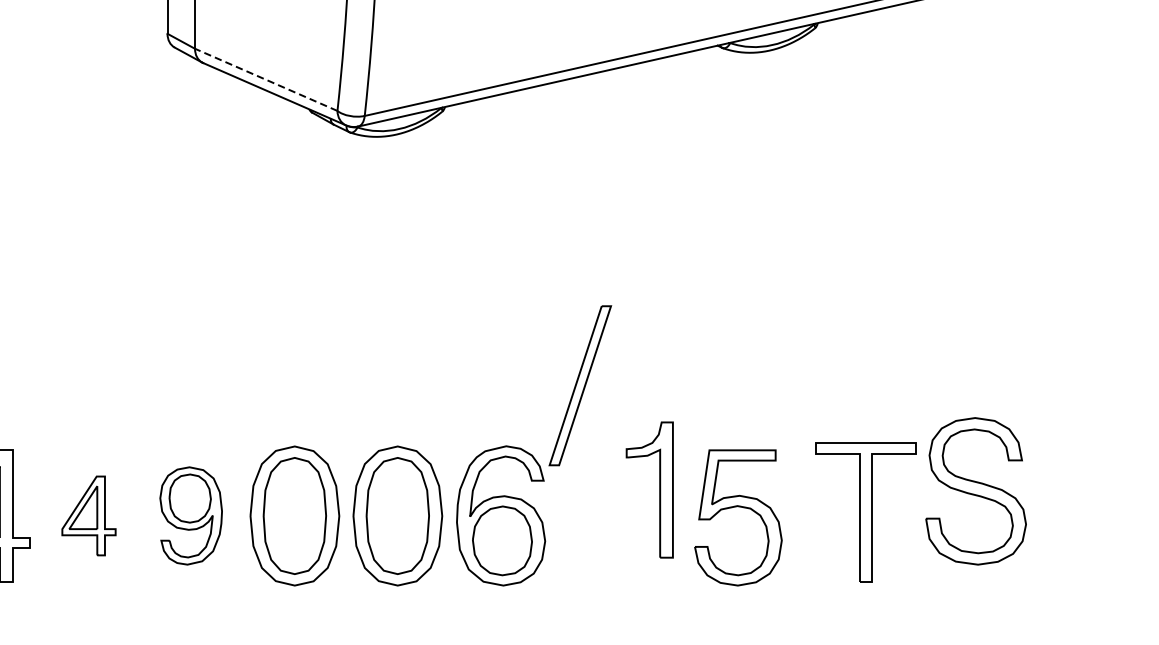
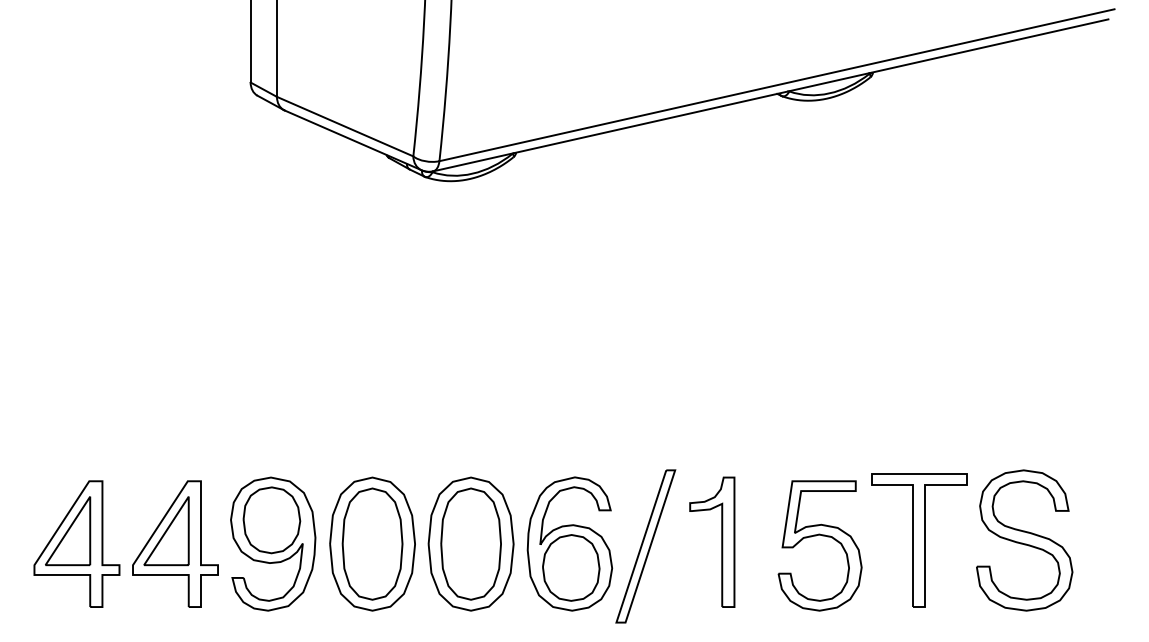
line: (265, 79) -> (344, 126), dashed -> solid
part: (580, 385) -> (645, 546), moved
part: (659, 489) -> (721, 541), moved
part: (975, 491) -> (1024, 540), moved
part: (734, 508) -> (816, 536), moved
part: (89, 515) -> (175, 543), size x1.67
part: (191, 515) -> (273, 543), size x1.43

